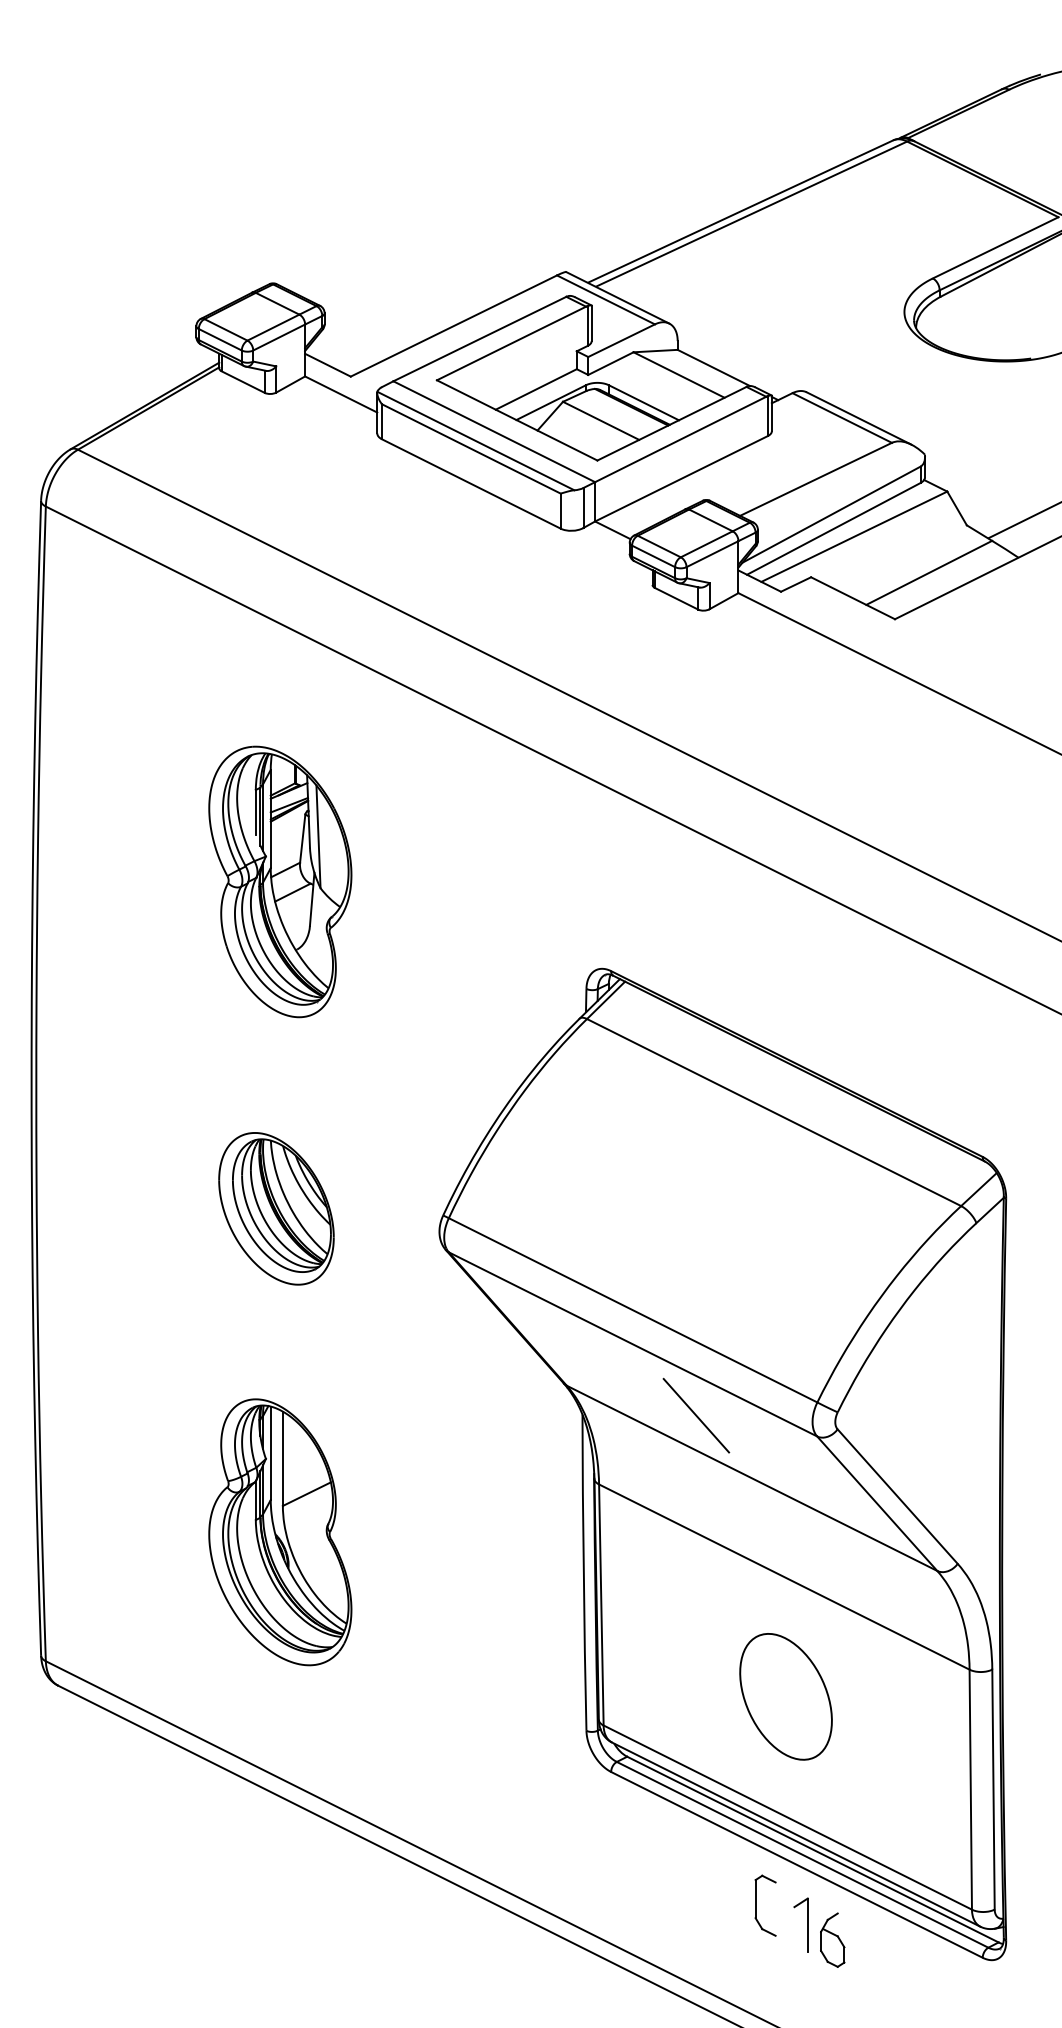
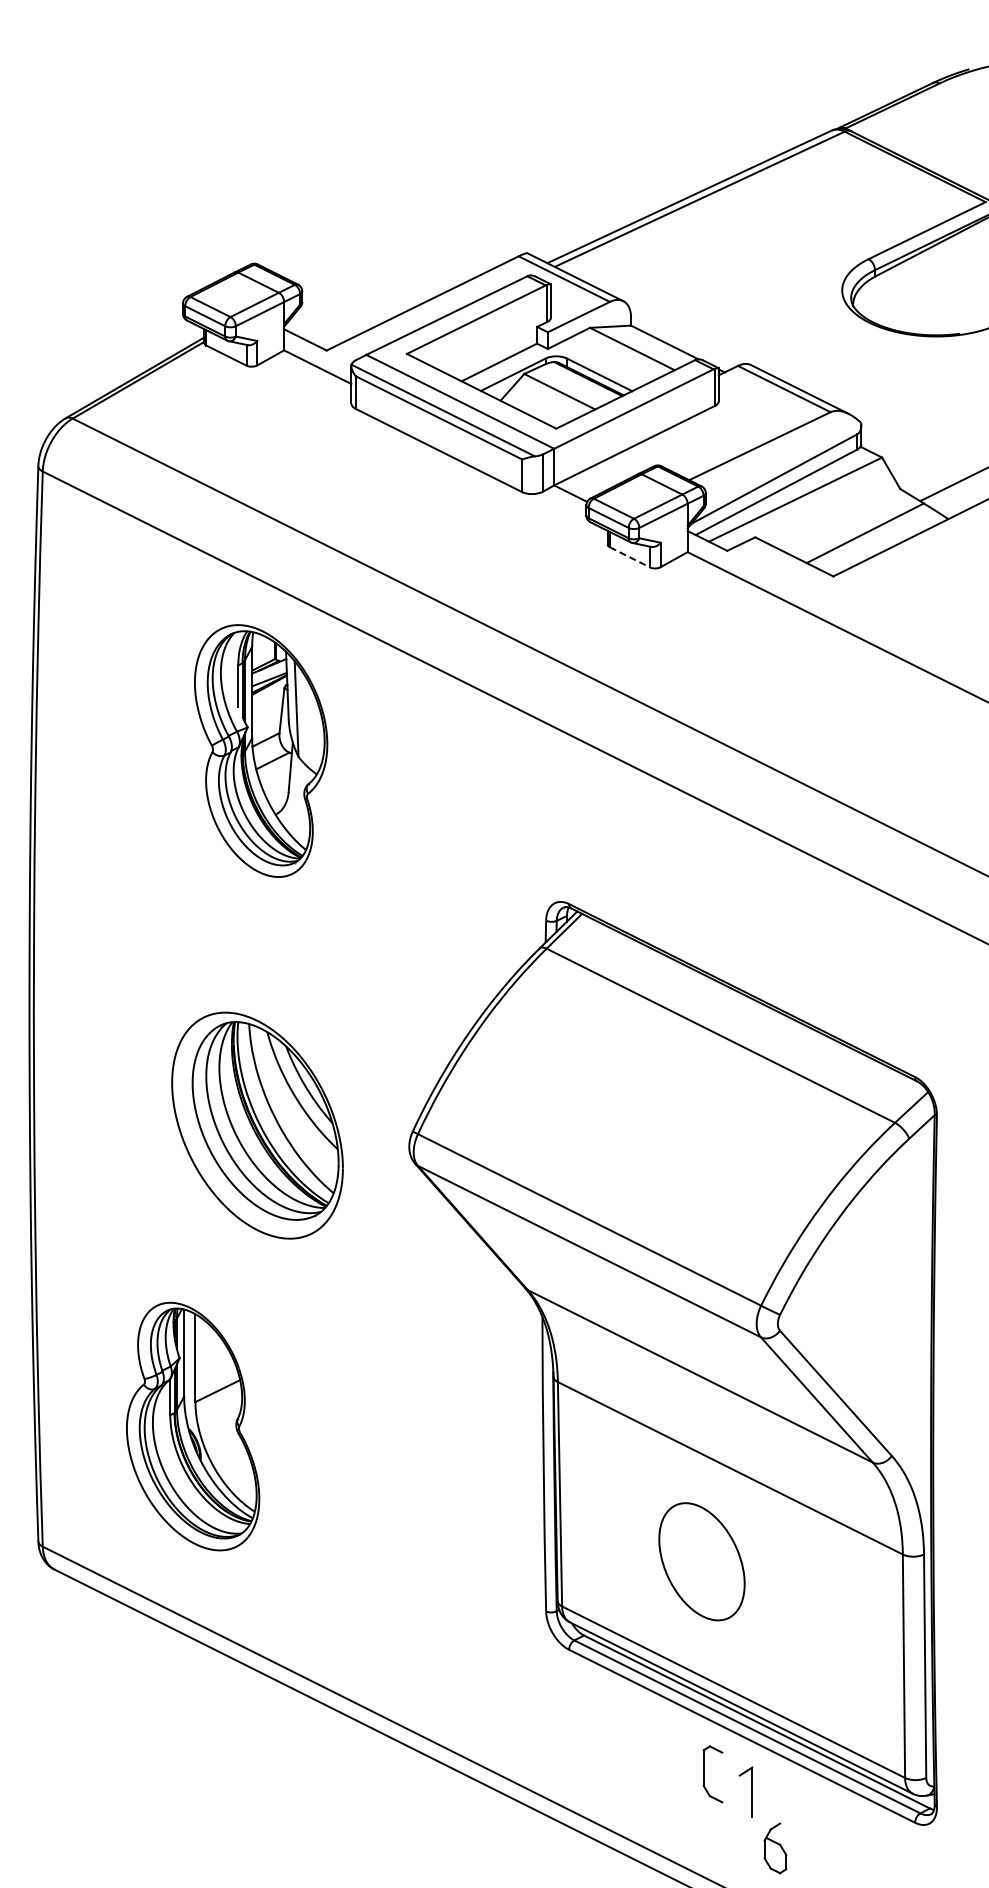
line: (677, 598) -> (630, 557), solid -> dashed
part: (280, 881) -> (261, 750), moved
part: (276, 1207) -> (257, 1124), size x1.6
line: (696, 1415) -> (648, 1317), removed
part: (280, 1532) -> (193, 1426), moved
part: (785, 1696) -> (701, 1561), moved
part: (832, 1940) -> (775, 1848), moved

